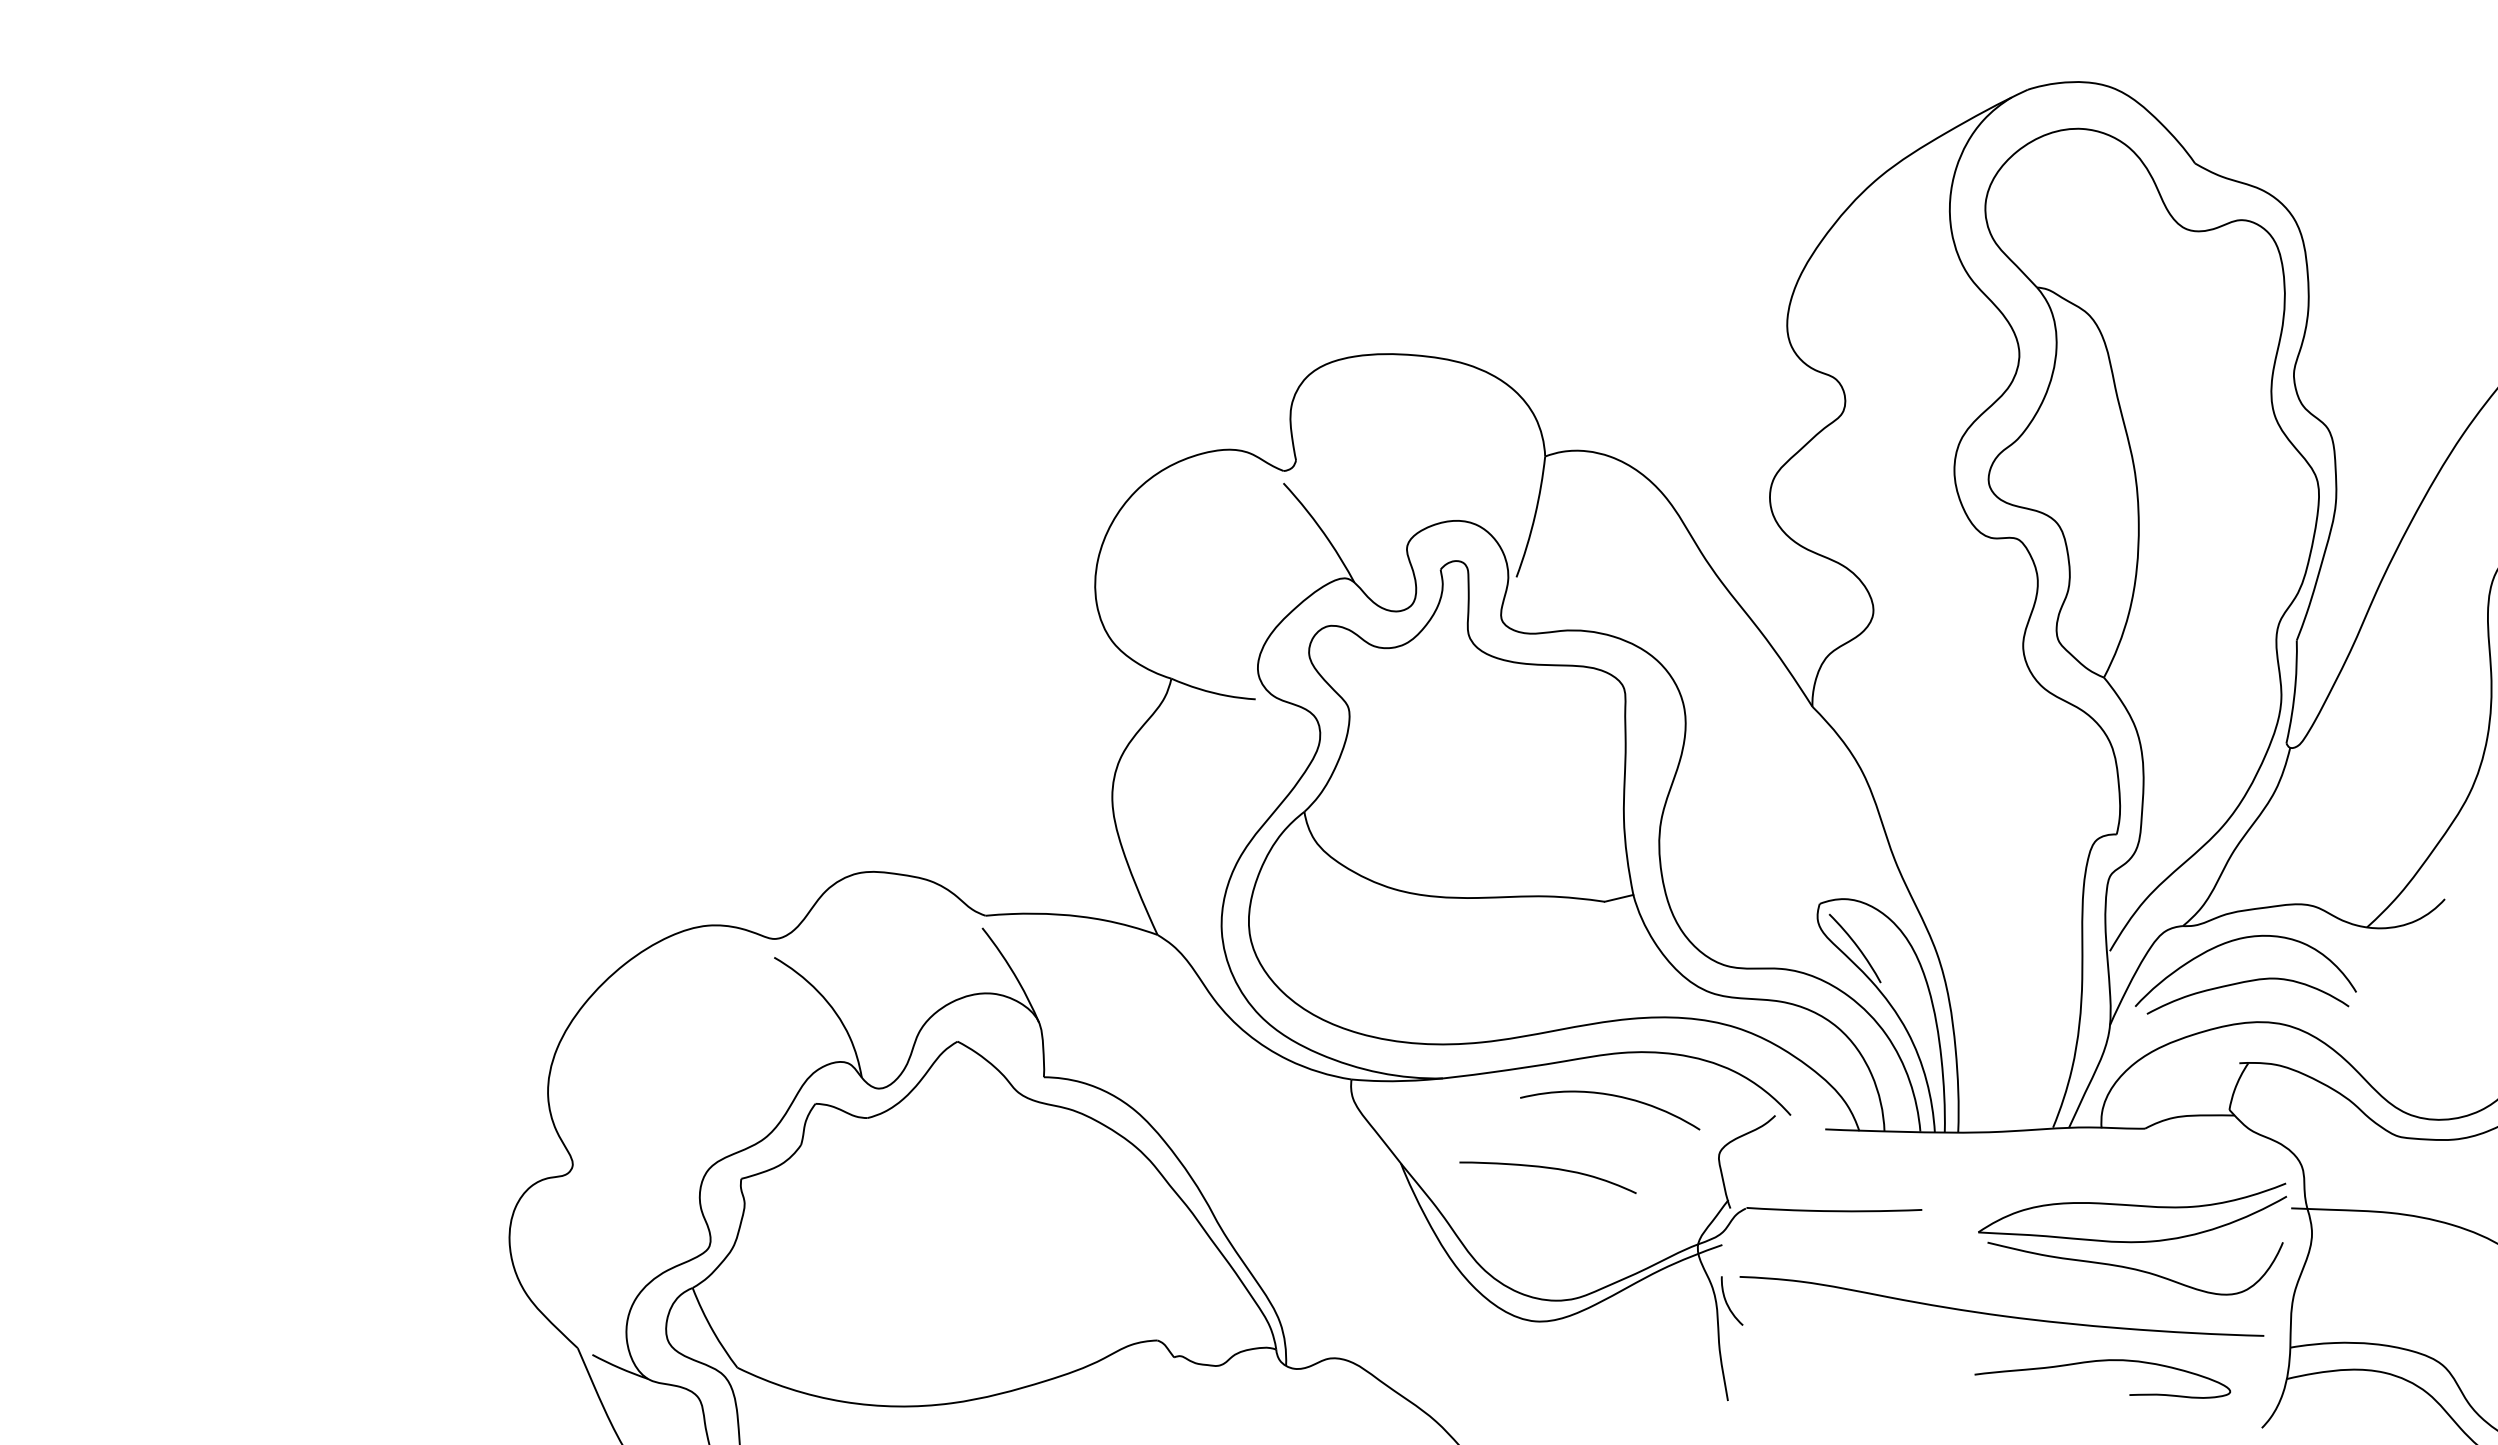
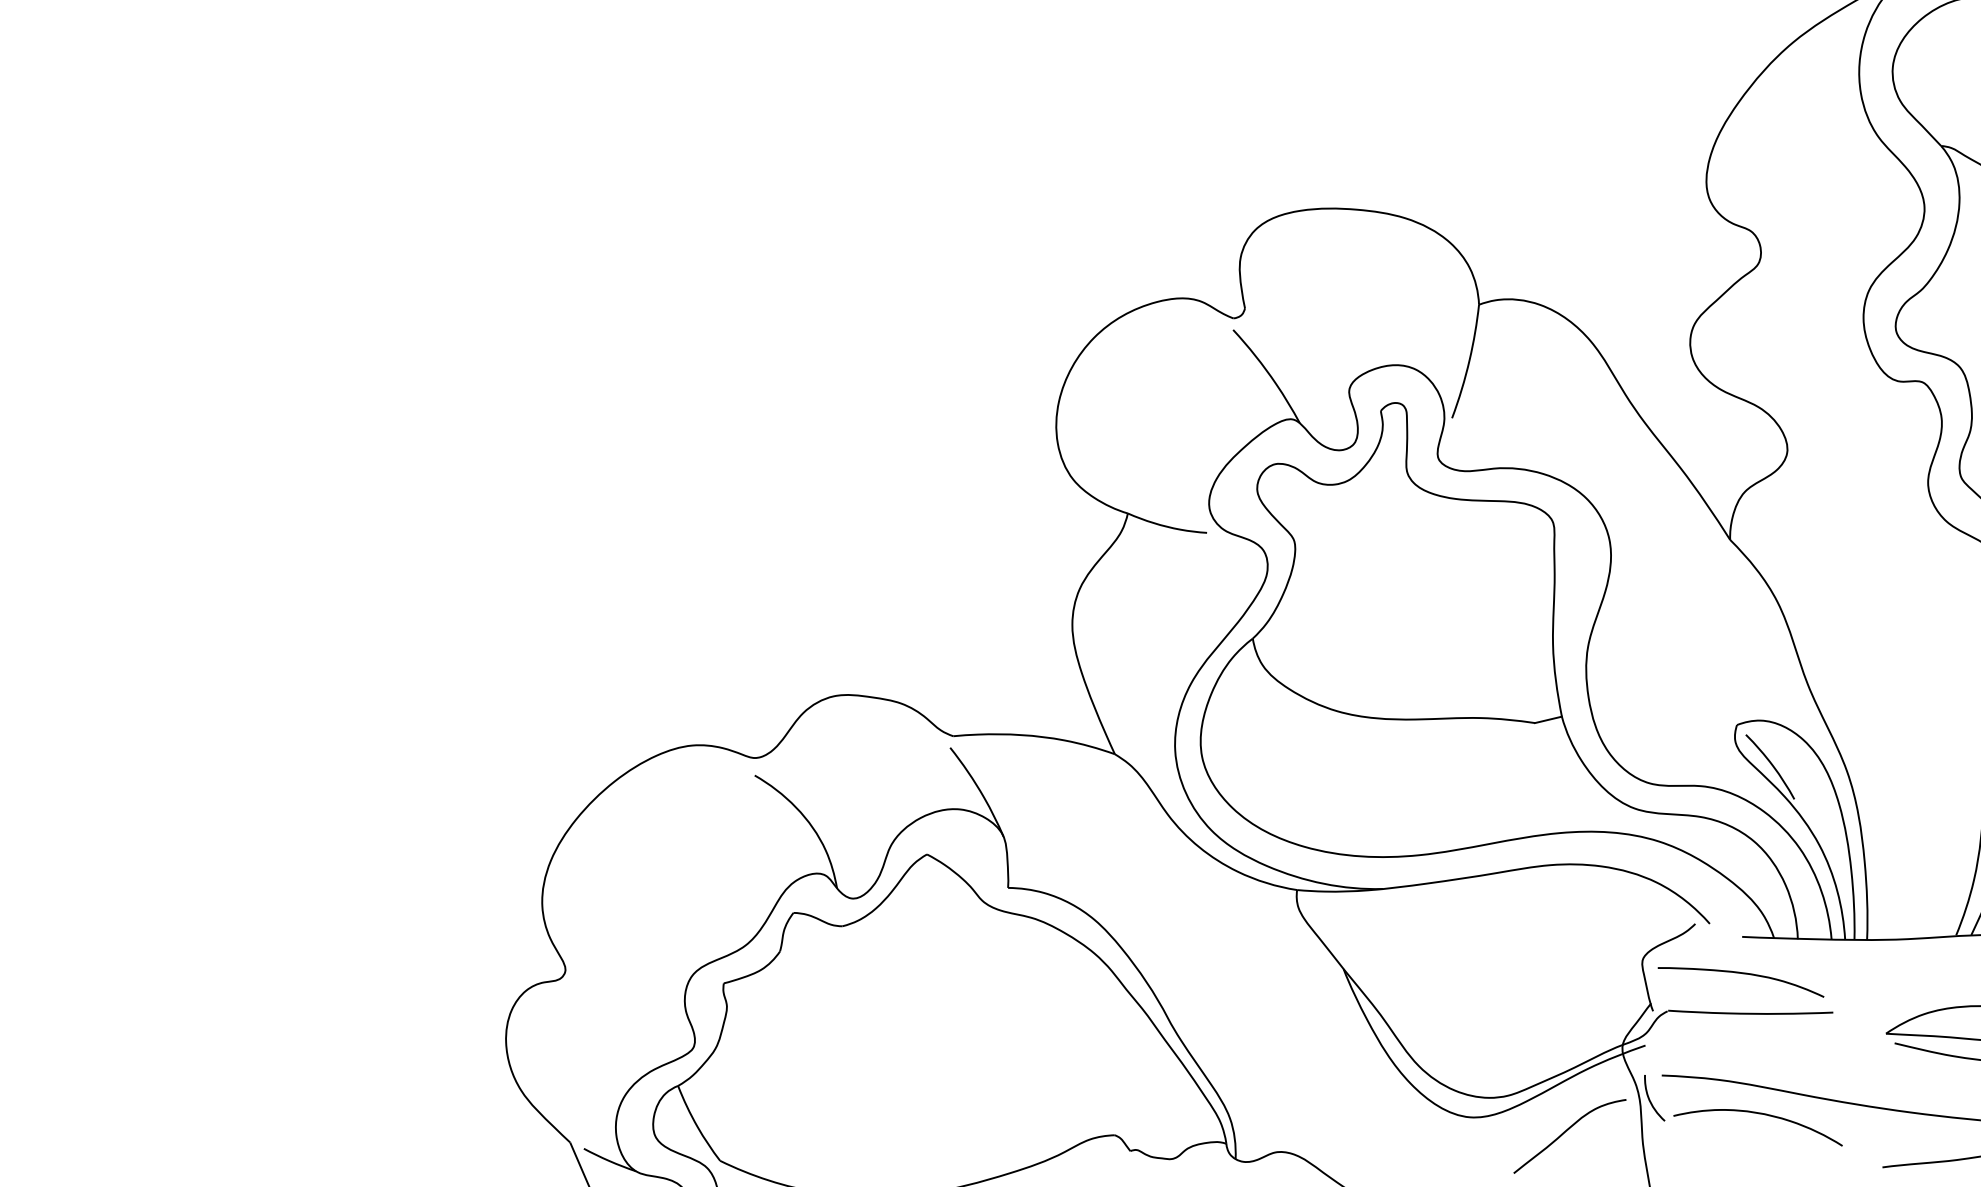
curve: (1612, 1096) -> (1760, 1114), moved
curve: (1551, 1169) -> (1744, 974), moved
curve: (1637, 1337) -> (1565, 1132), added

